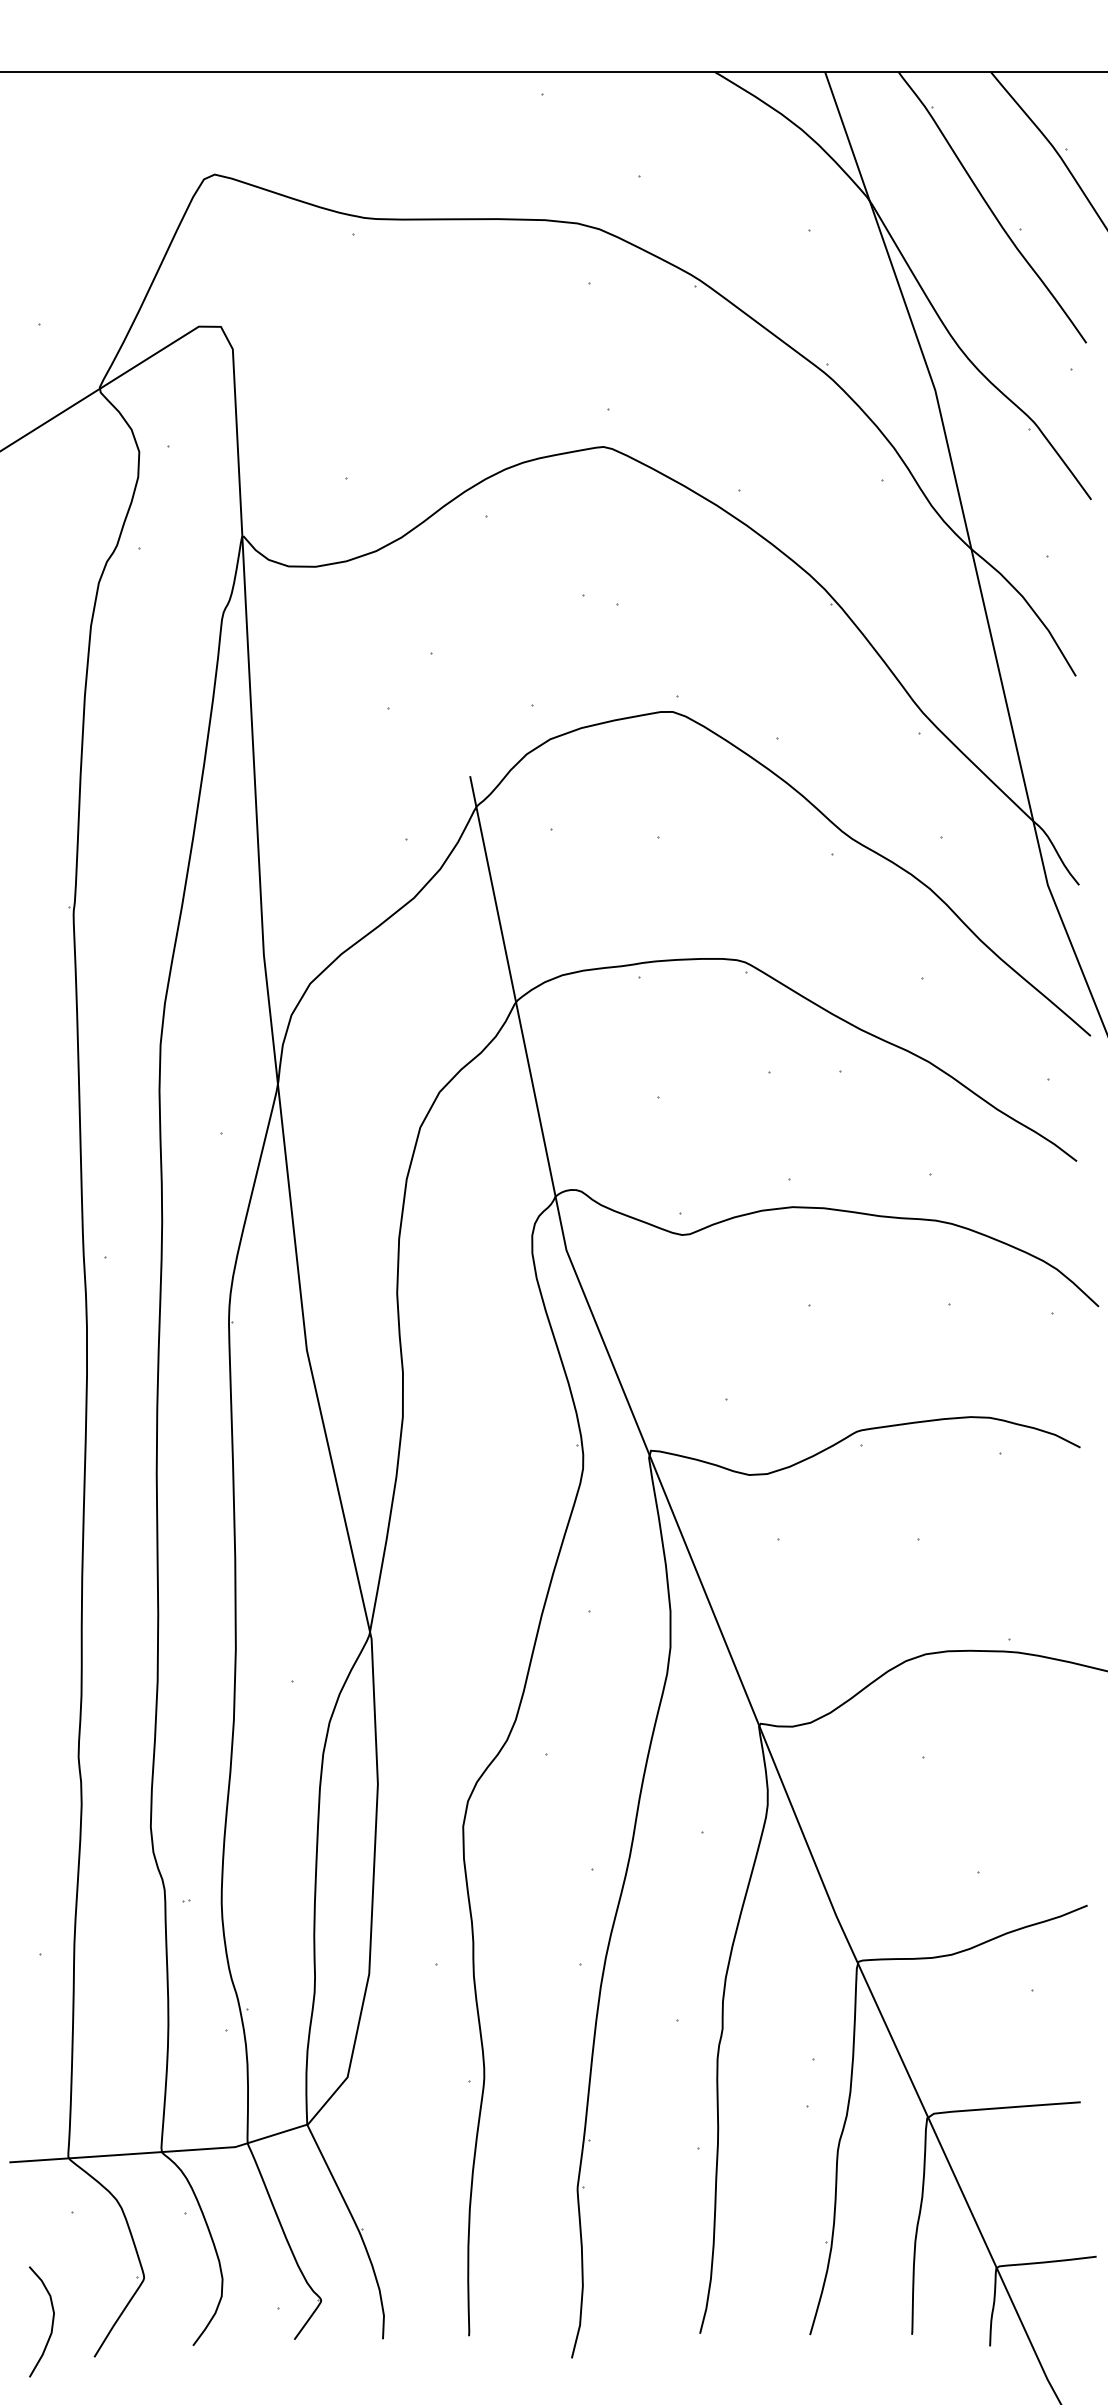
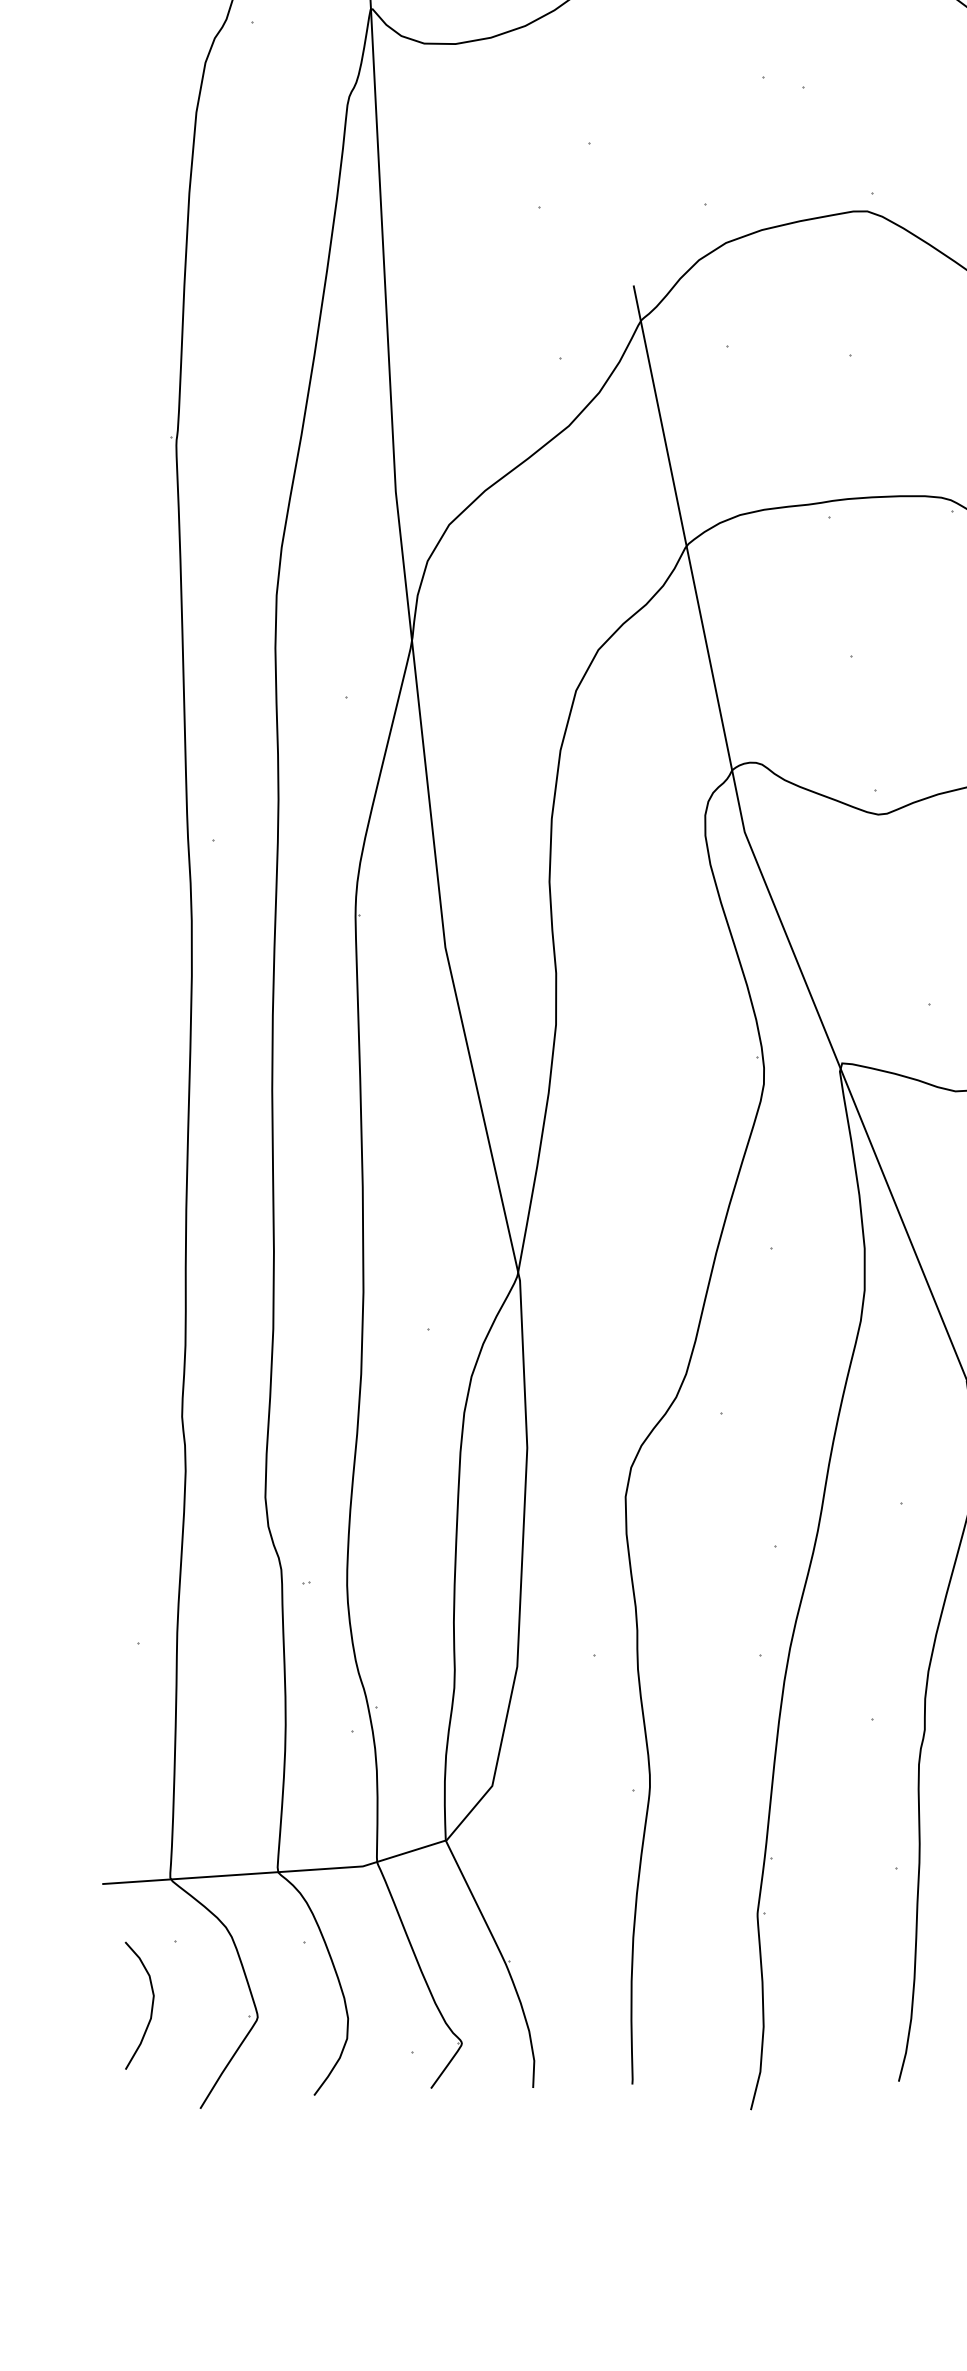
curve: (51, 2323) -> (150, 2007), moved

